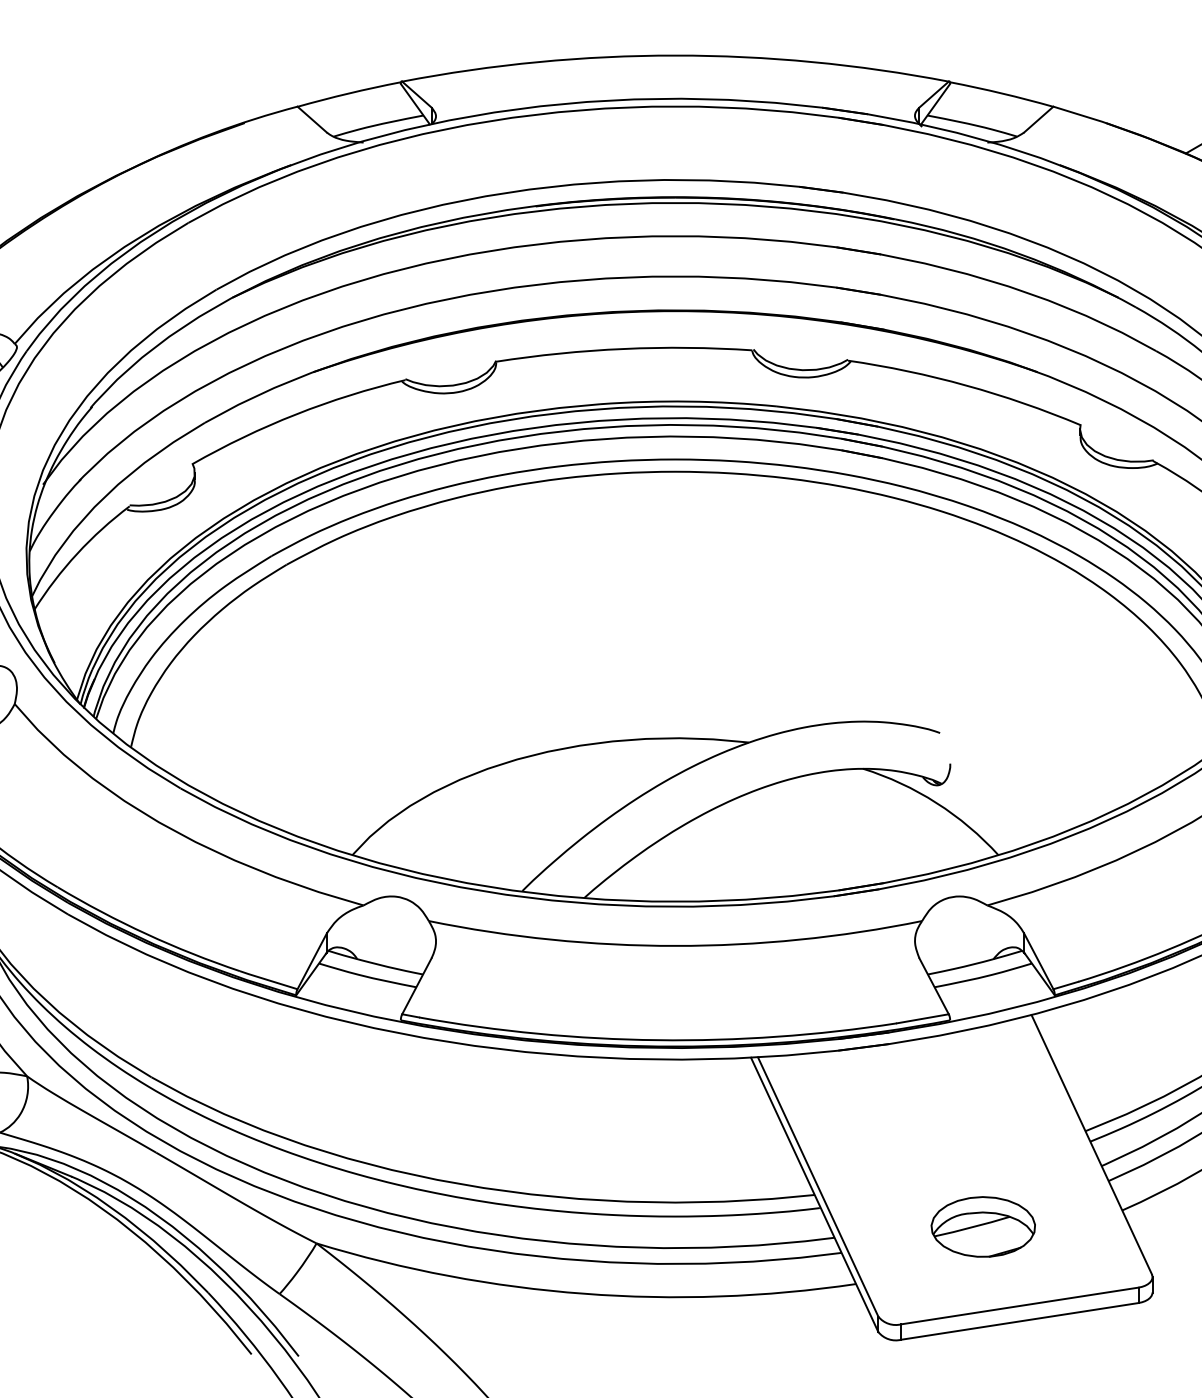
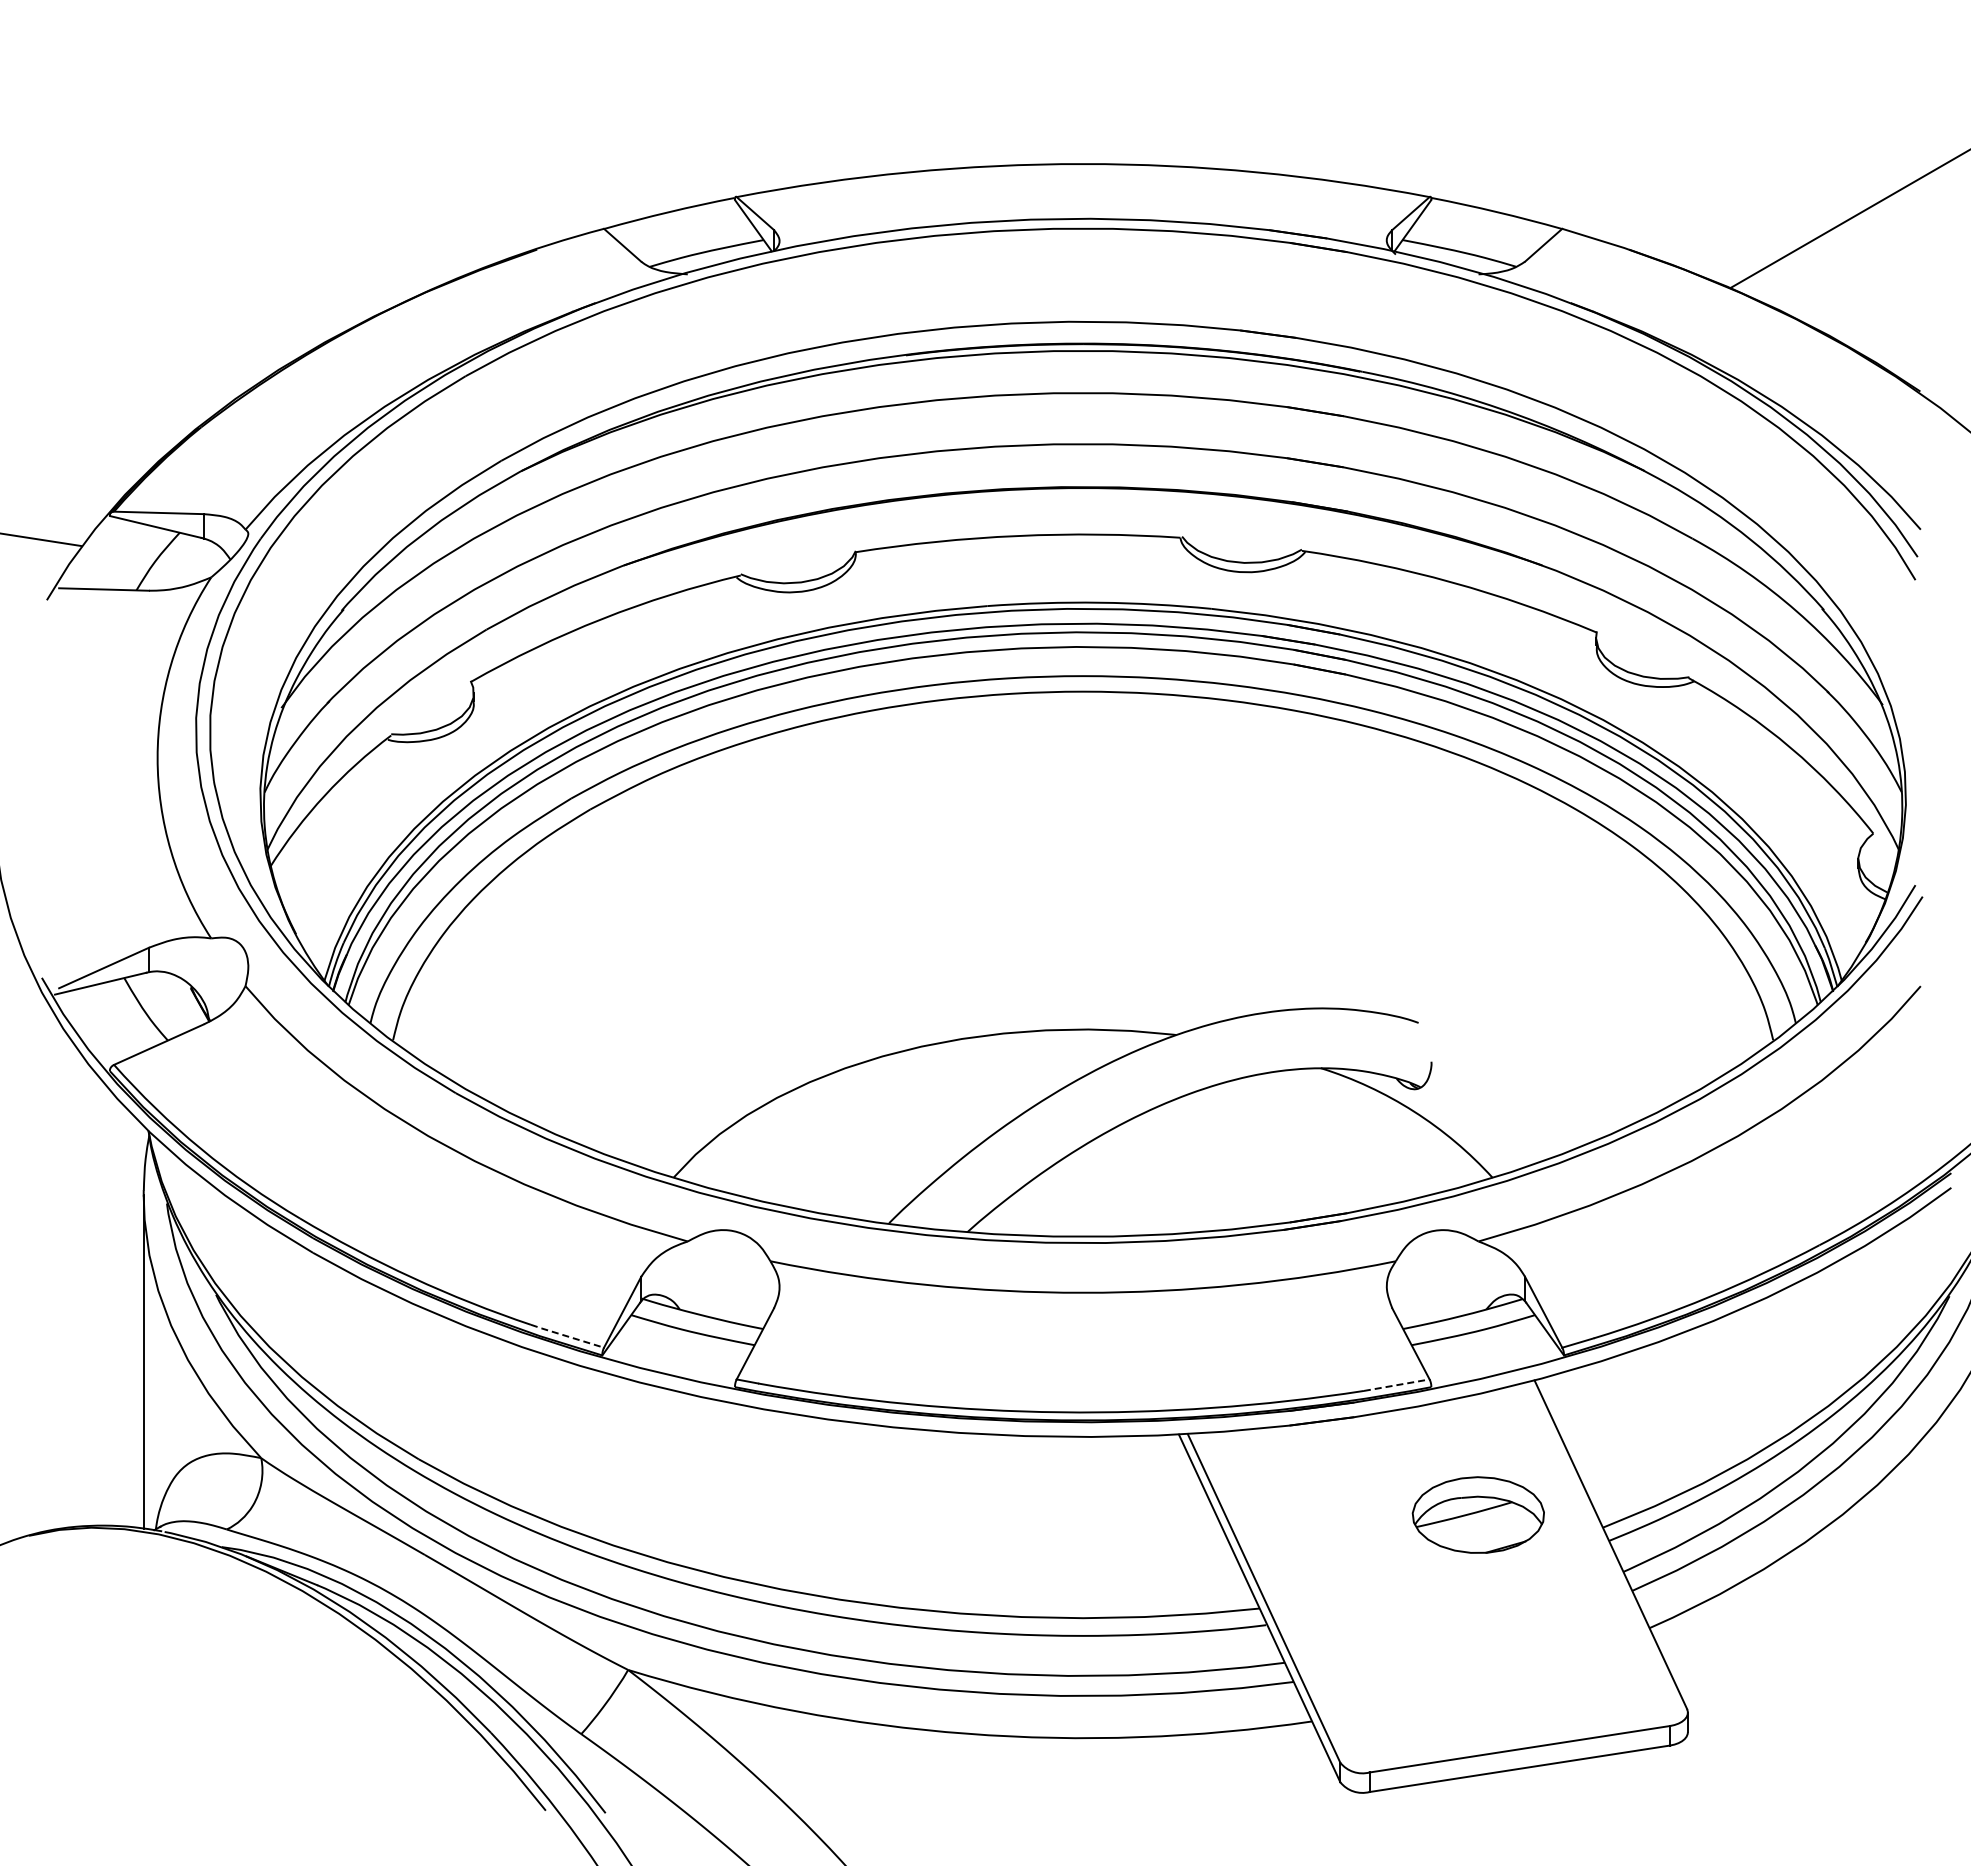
line: (268, 980) -> (567, 1336), solid -> dashed
line: (923, 1019) -> (1397, 1385), solid -> dashed
part: (982, 1226) -> (1477, 1514), moved

